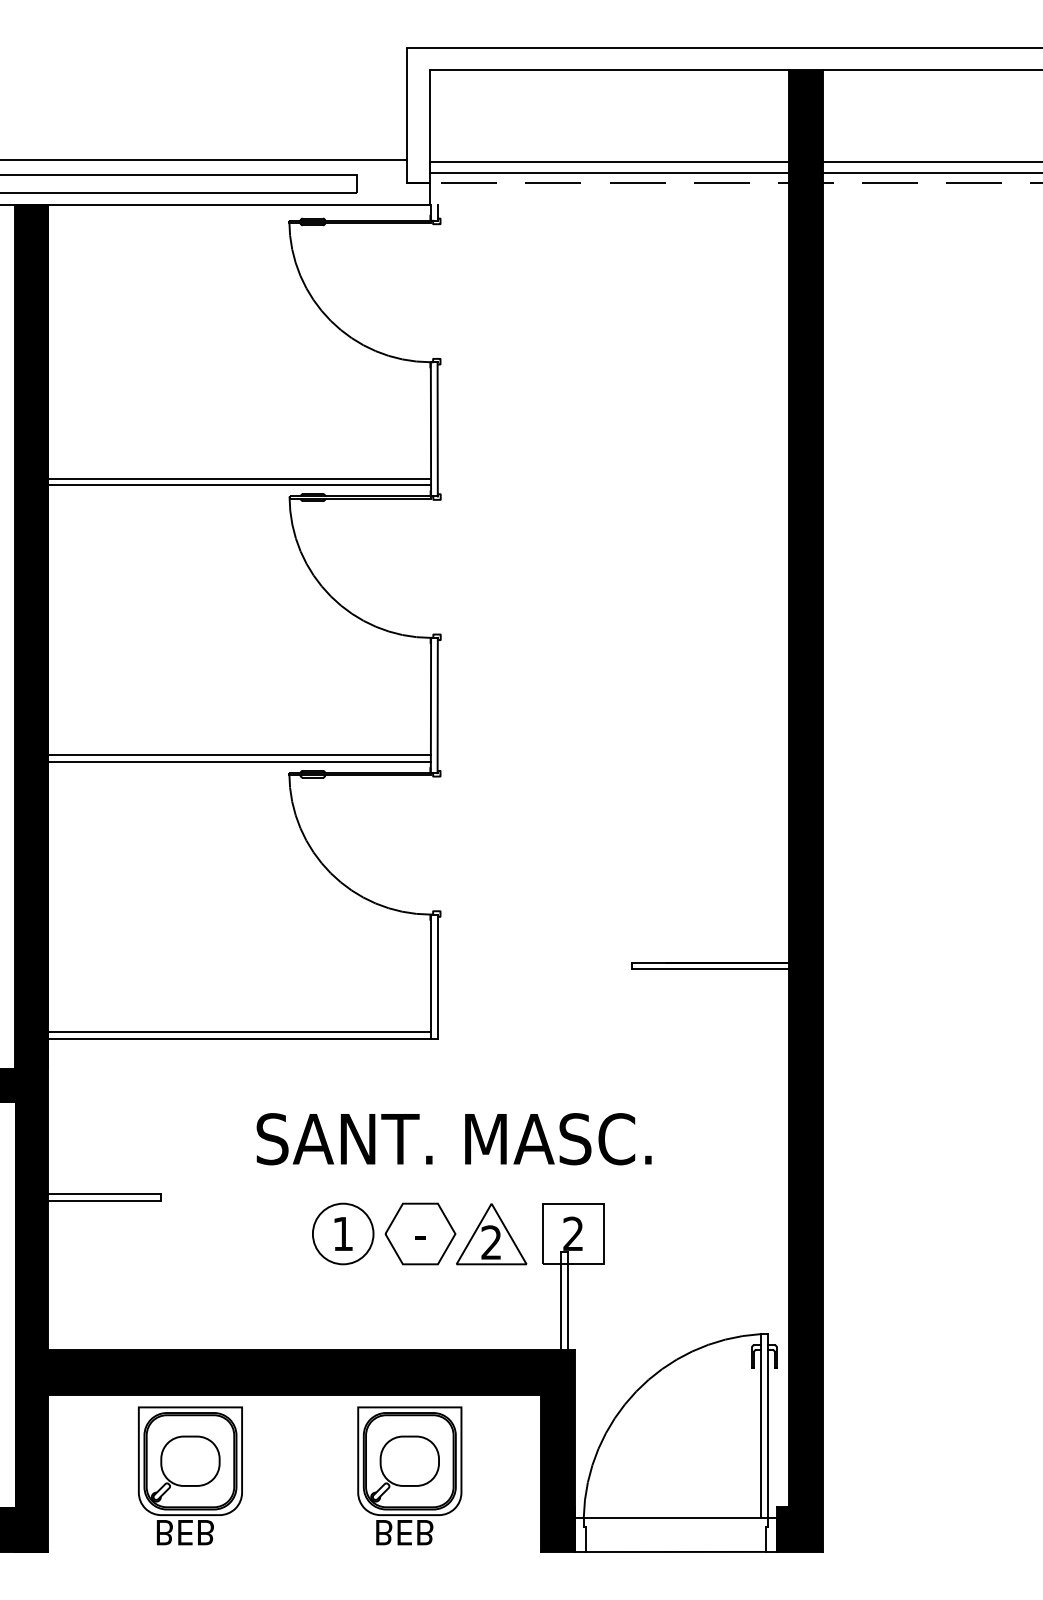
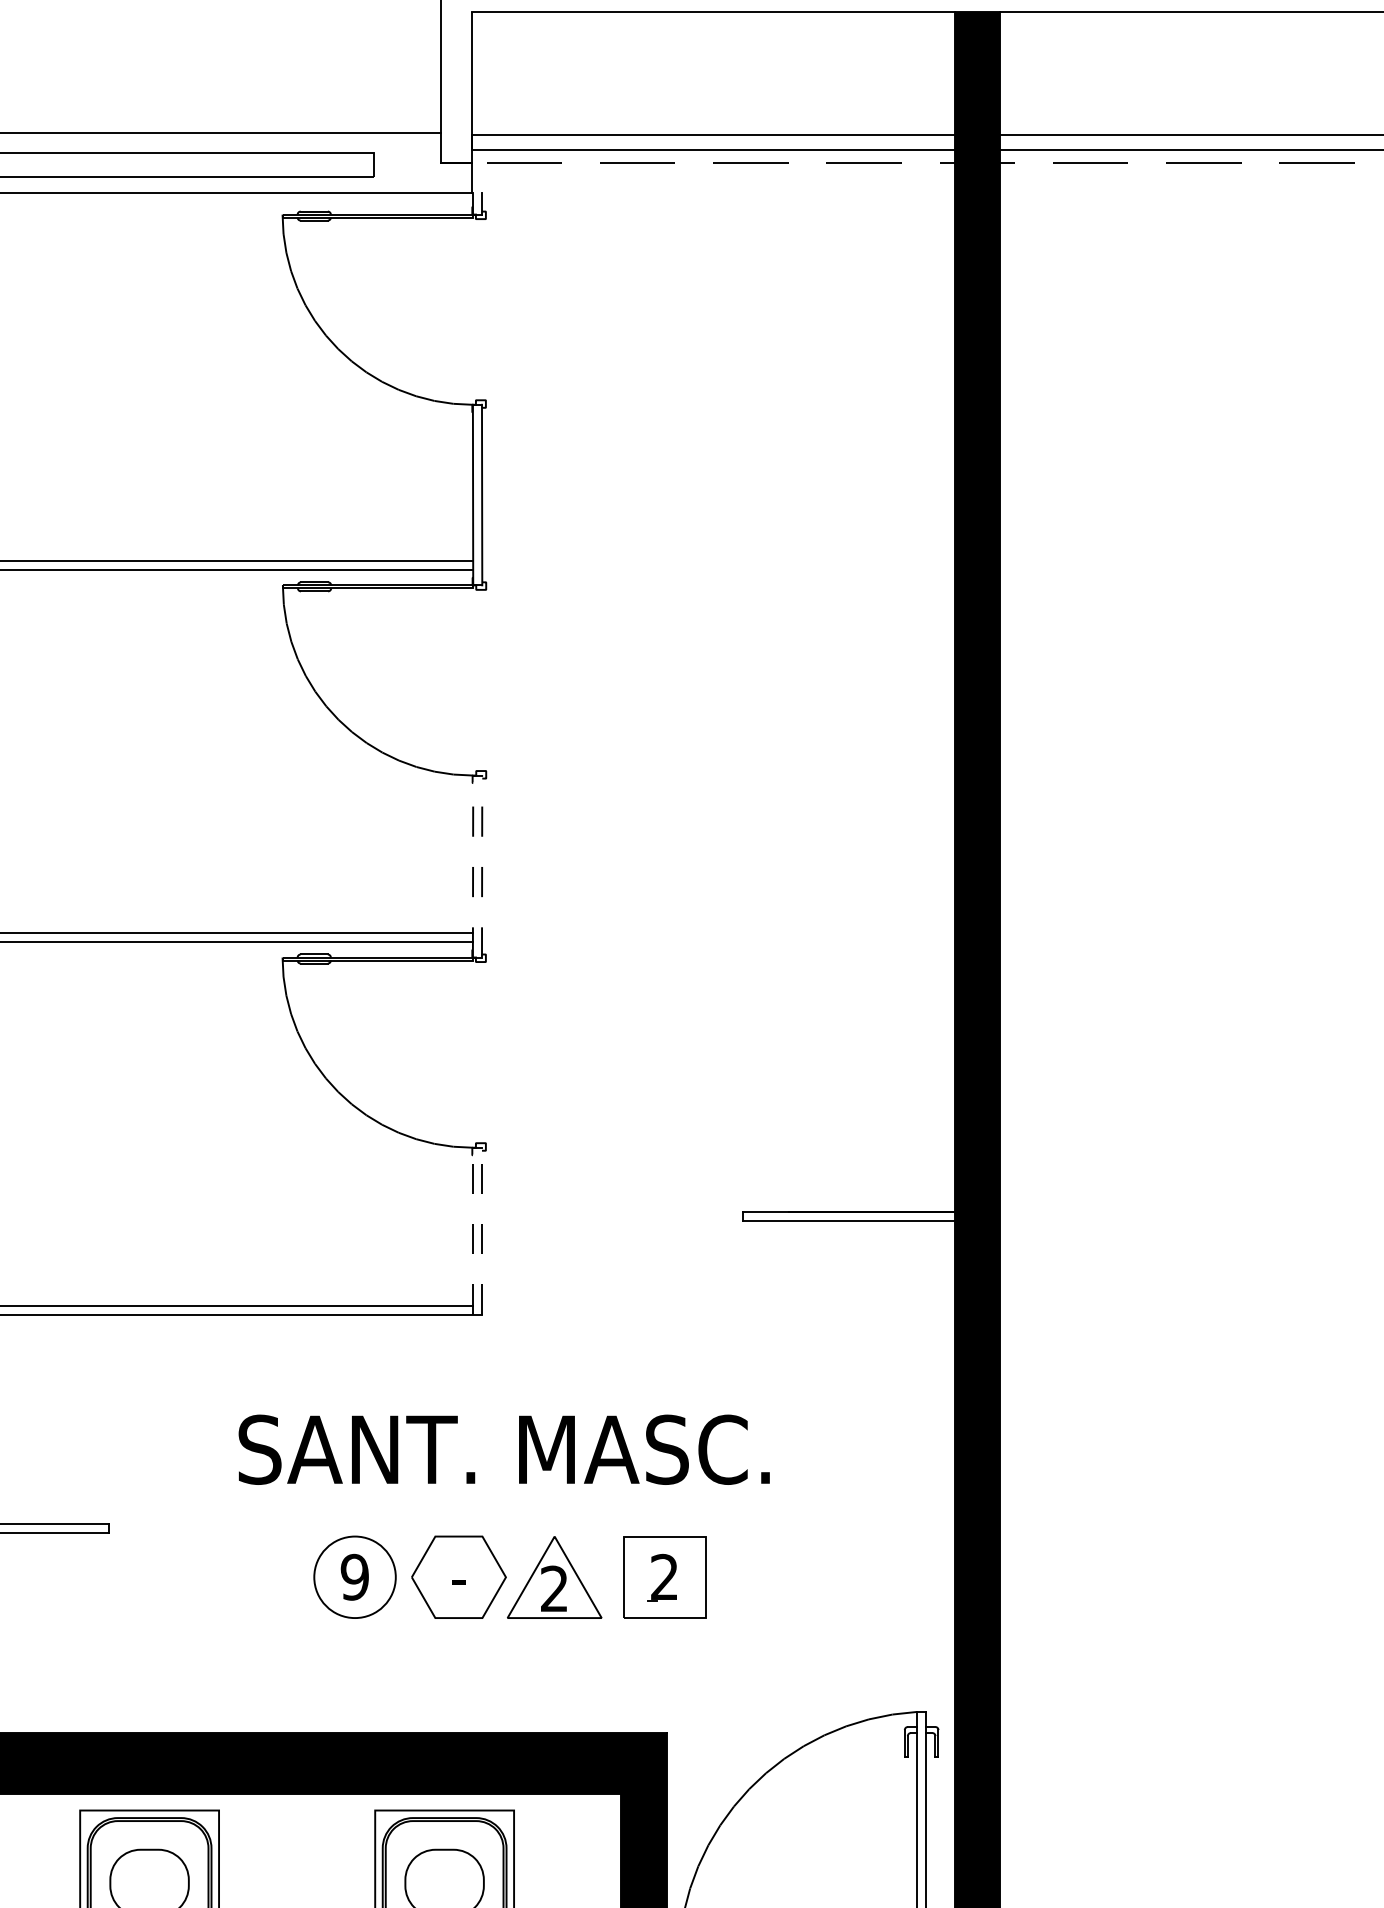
line: (430, 705) -> (472, 866), solid -> dashed
line: (437, 705) -> (481, 866), solid -> dashed
line: (430, 976) -> (472, 1230), solid -> dashed
line: (437, 976) -> (481, 1230), solid -> dashed
text: (342, 1233) -> (354, 1576), 1 -> 9
line: (561, 1300) -> (648, 1666), removed
line: (567, 1300) -> (656, 1666), removed

